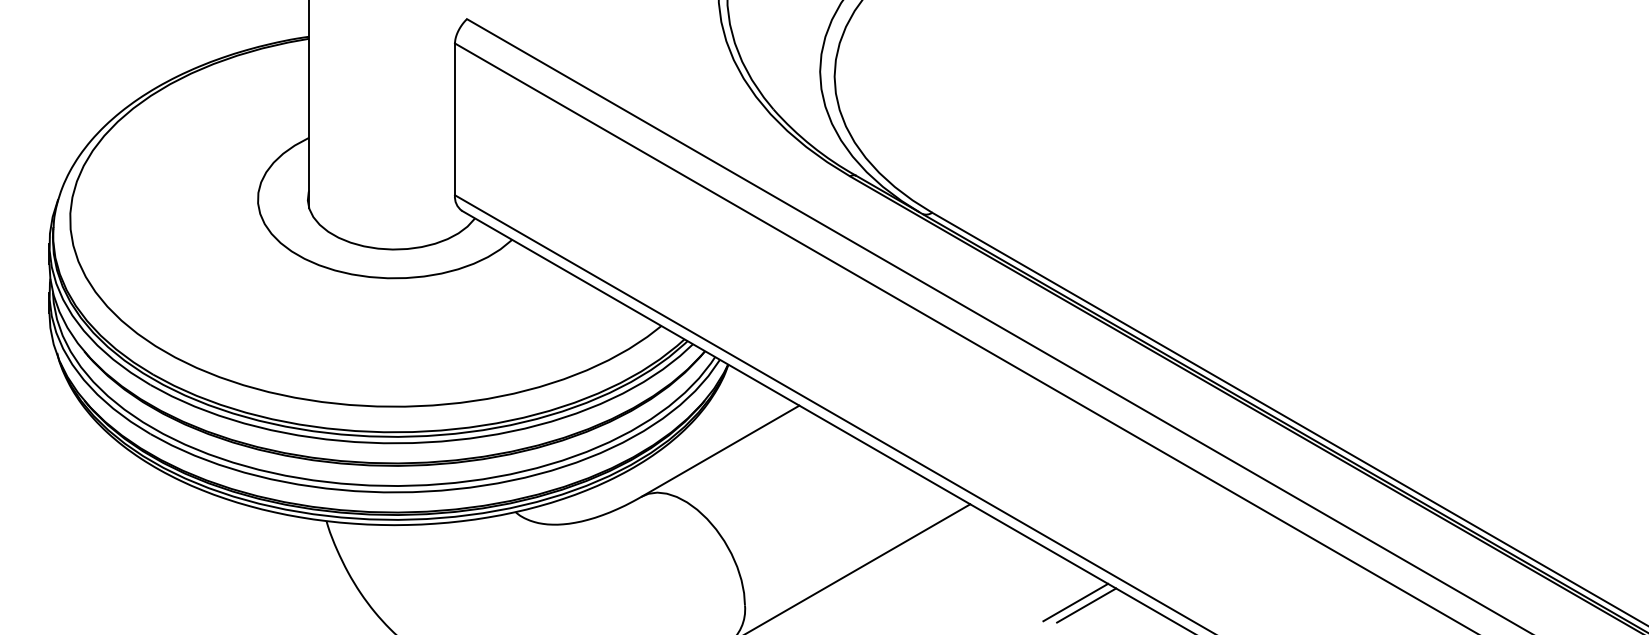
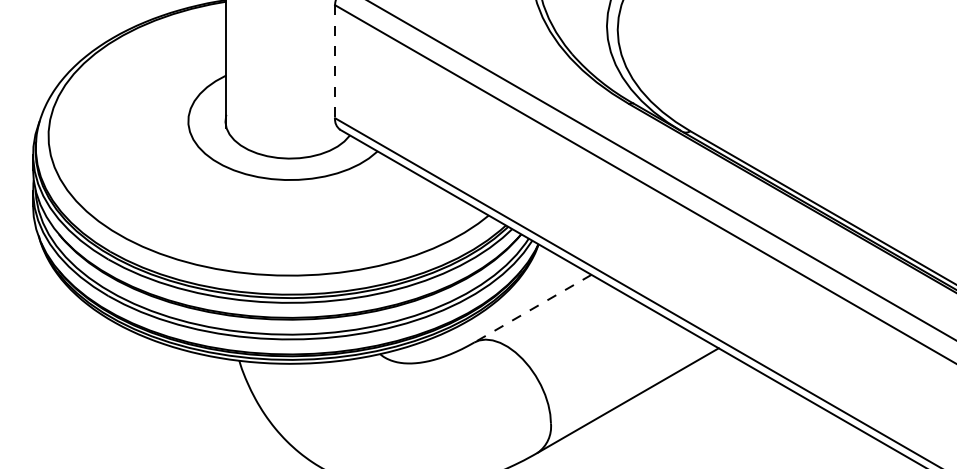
line: (455, 119) -> (335, 61), solid -> dashed
line: (720, 451) -> (532, 308), solid -> dashed
line: (1075, 602) -> (797, 421), removed
line: (1086, 605) -> (805, 423), removed

